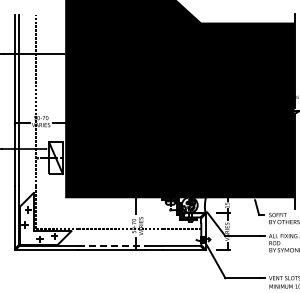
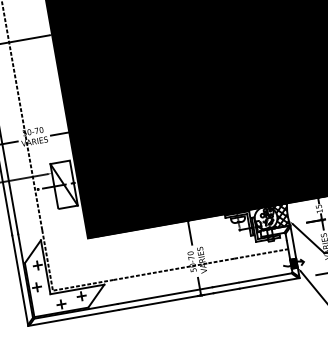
hatch: (197, 205) -> (277, 216), added
line: (112, 245) -> (166, 294), dashed -> solid

